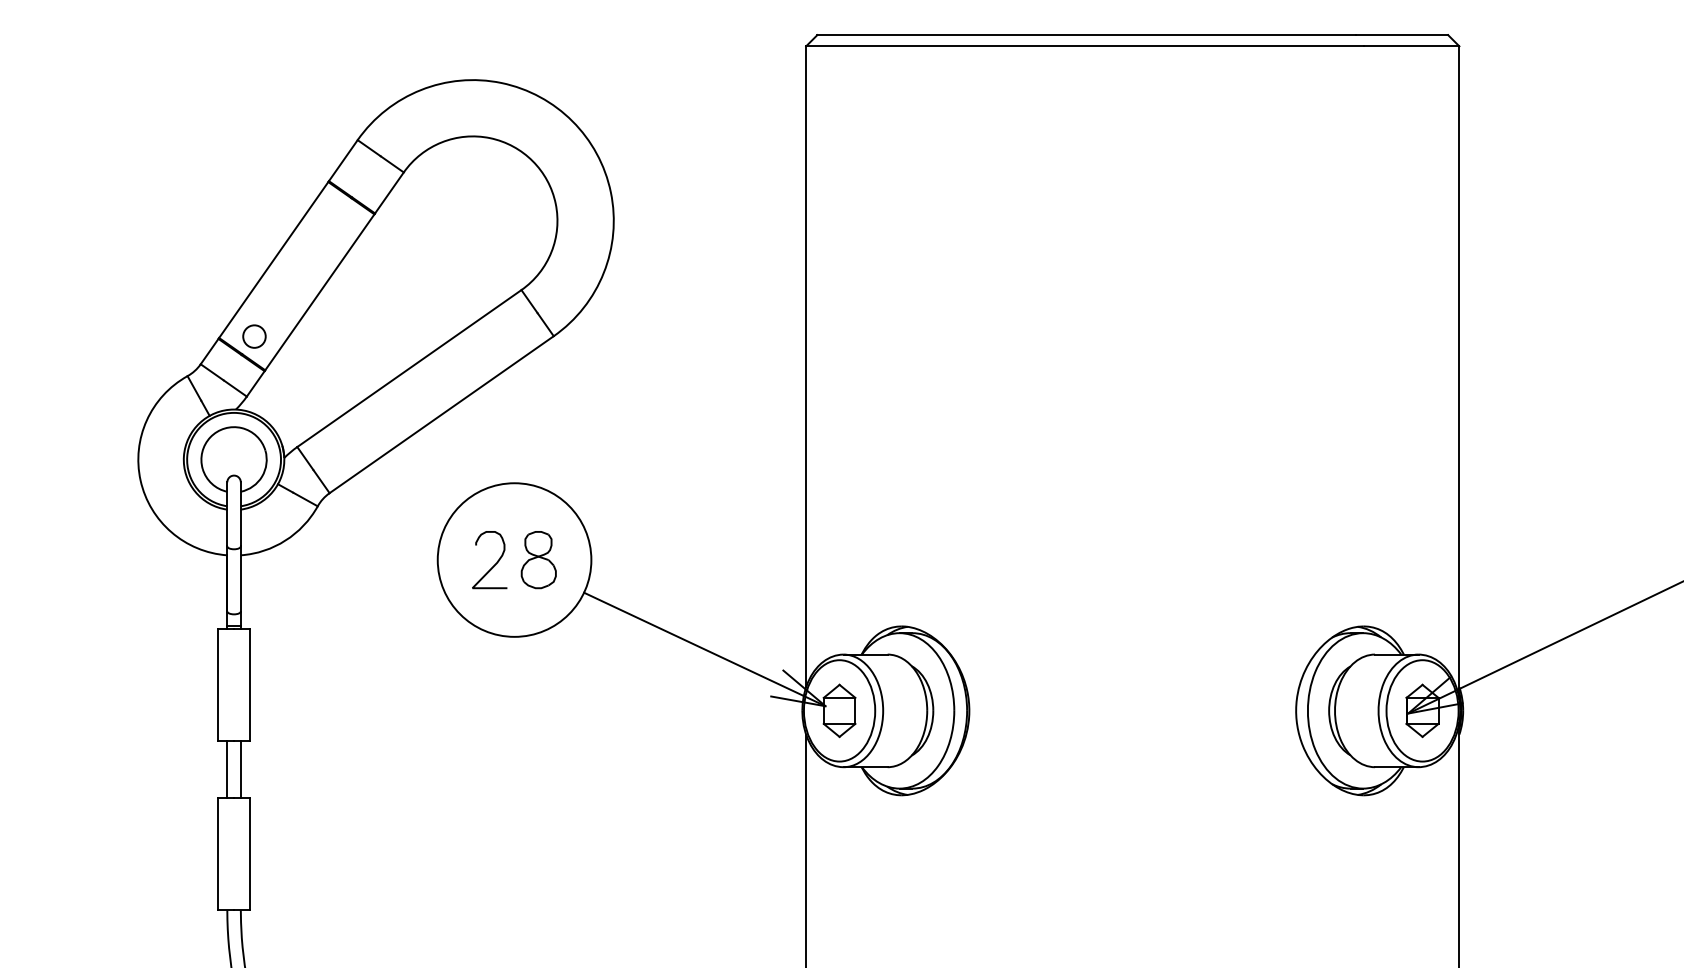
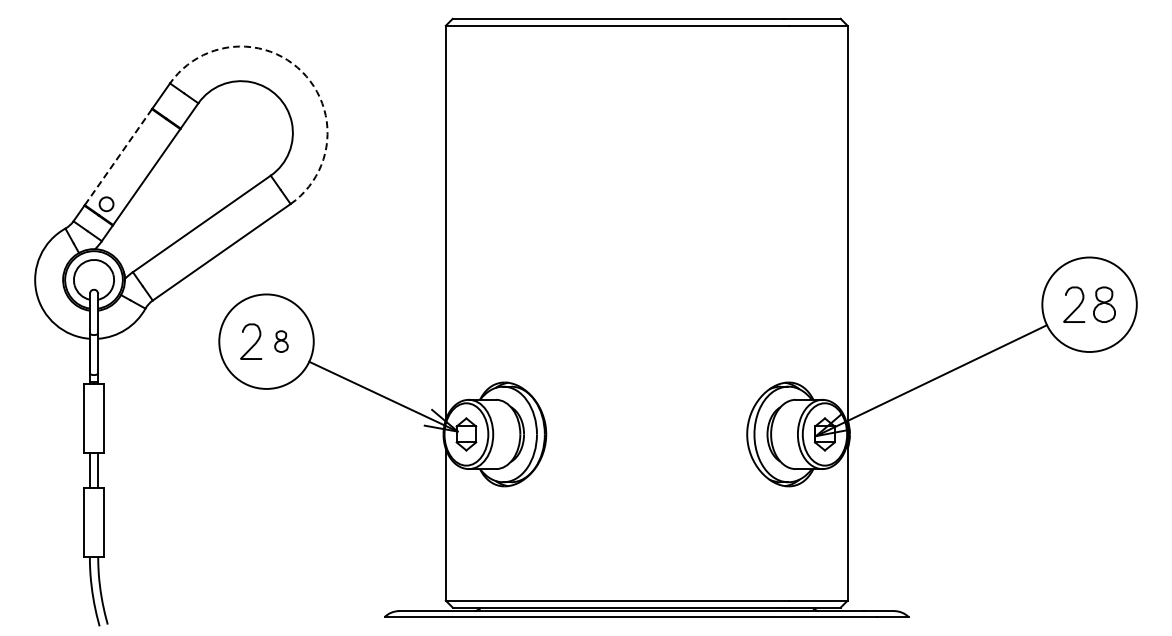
arc: (573, 120) -> (302, 71), solid -> dashed
line: (273, 260) -> (118, 157), solid -> dashed
part: (538, 559) -> (281, 341), size x0.6

